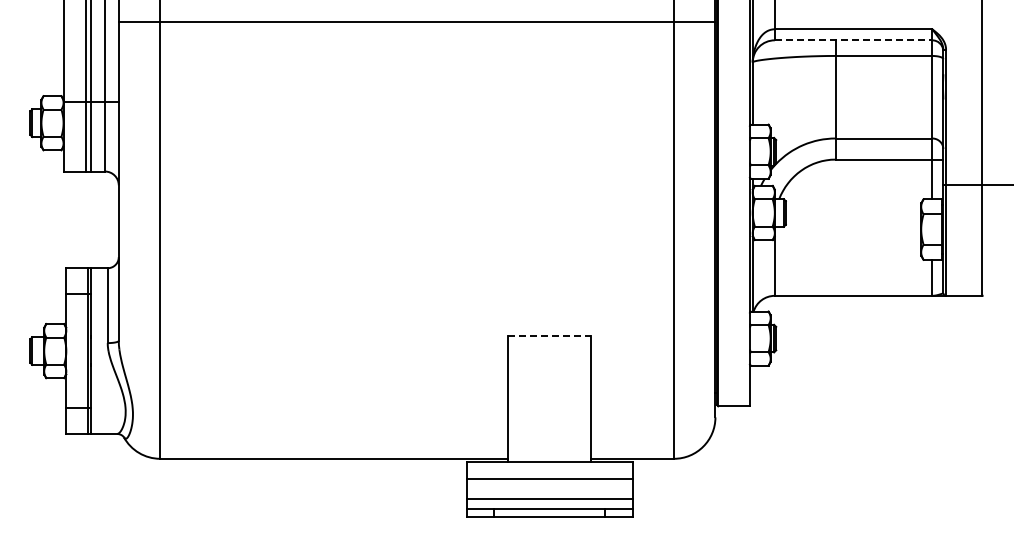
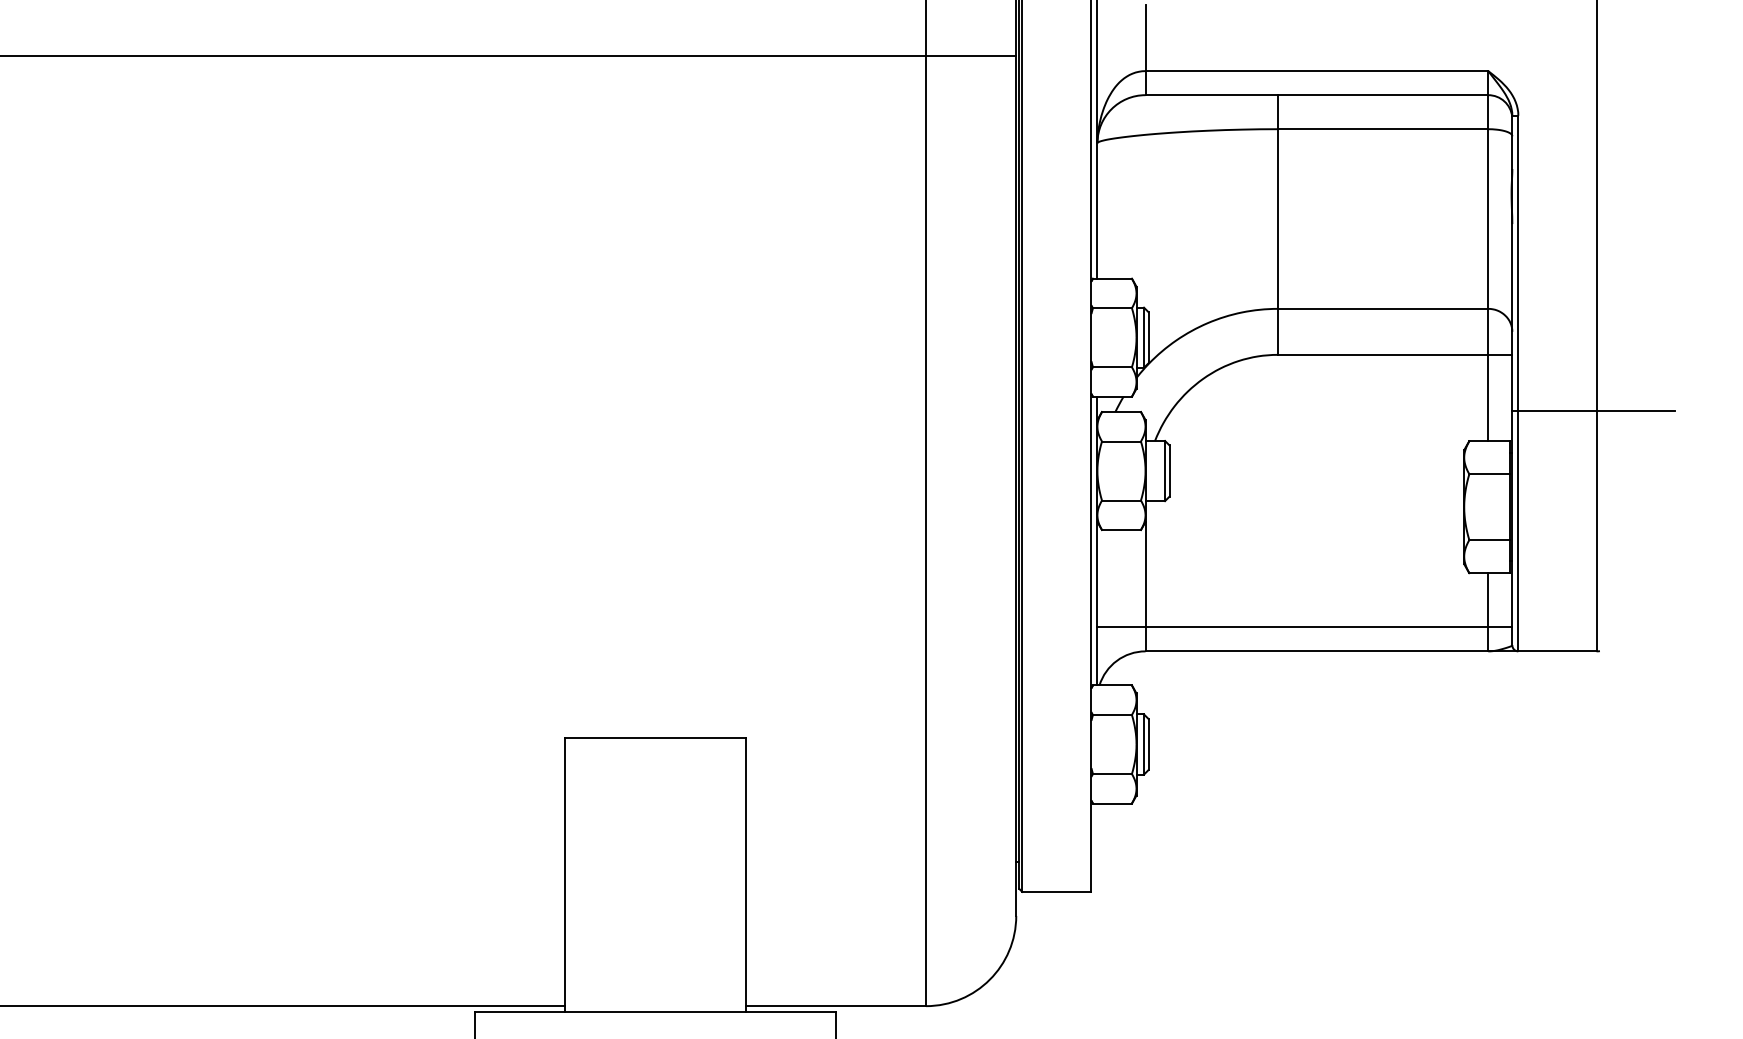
line: (853, 40) -> (1316, 95), dashed -> solid
line: (847, 284) -> (1303, 626), added
line: (550, 335) -> (657, 737), dashed -> solid

